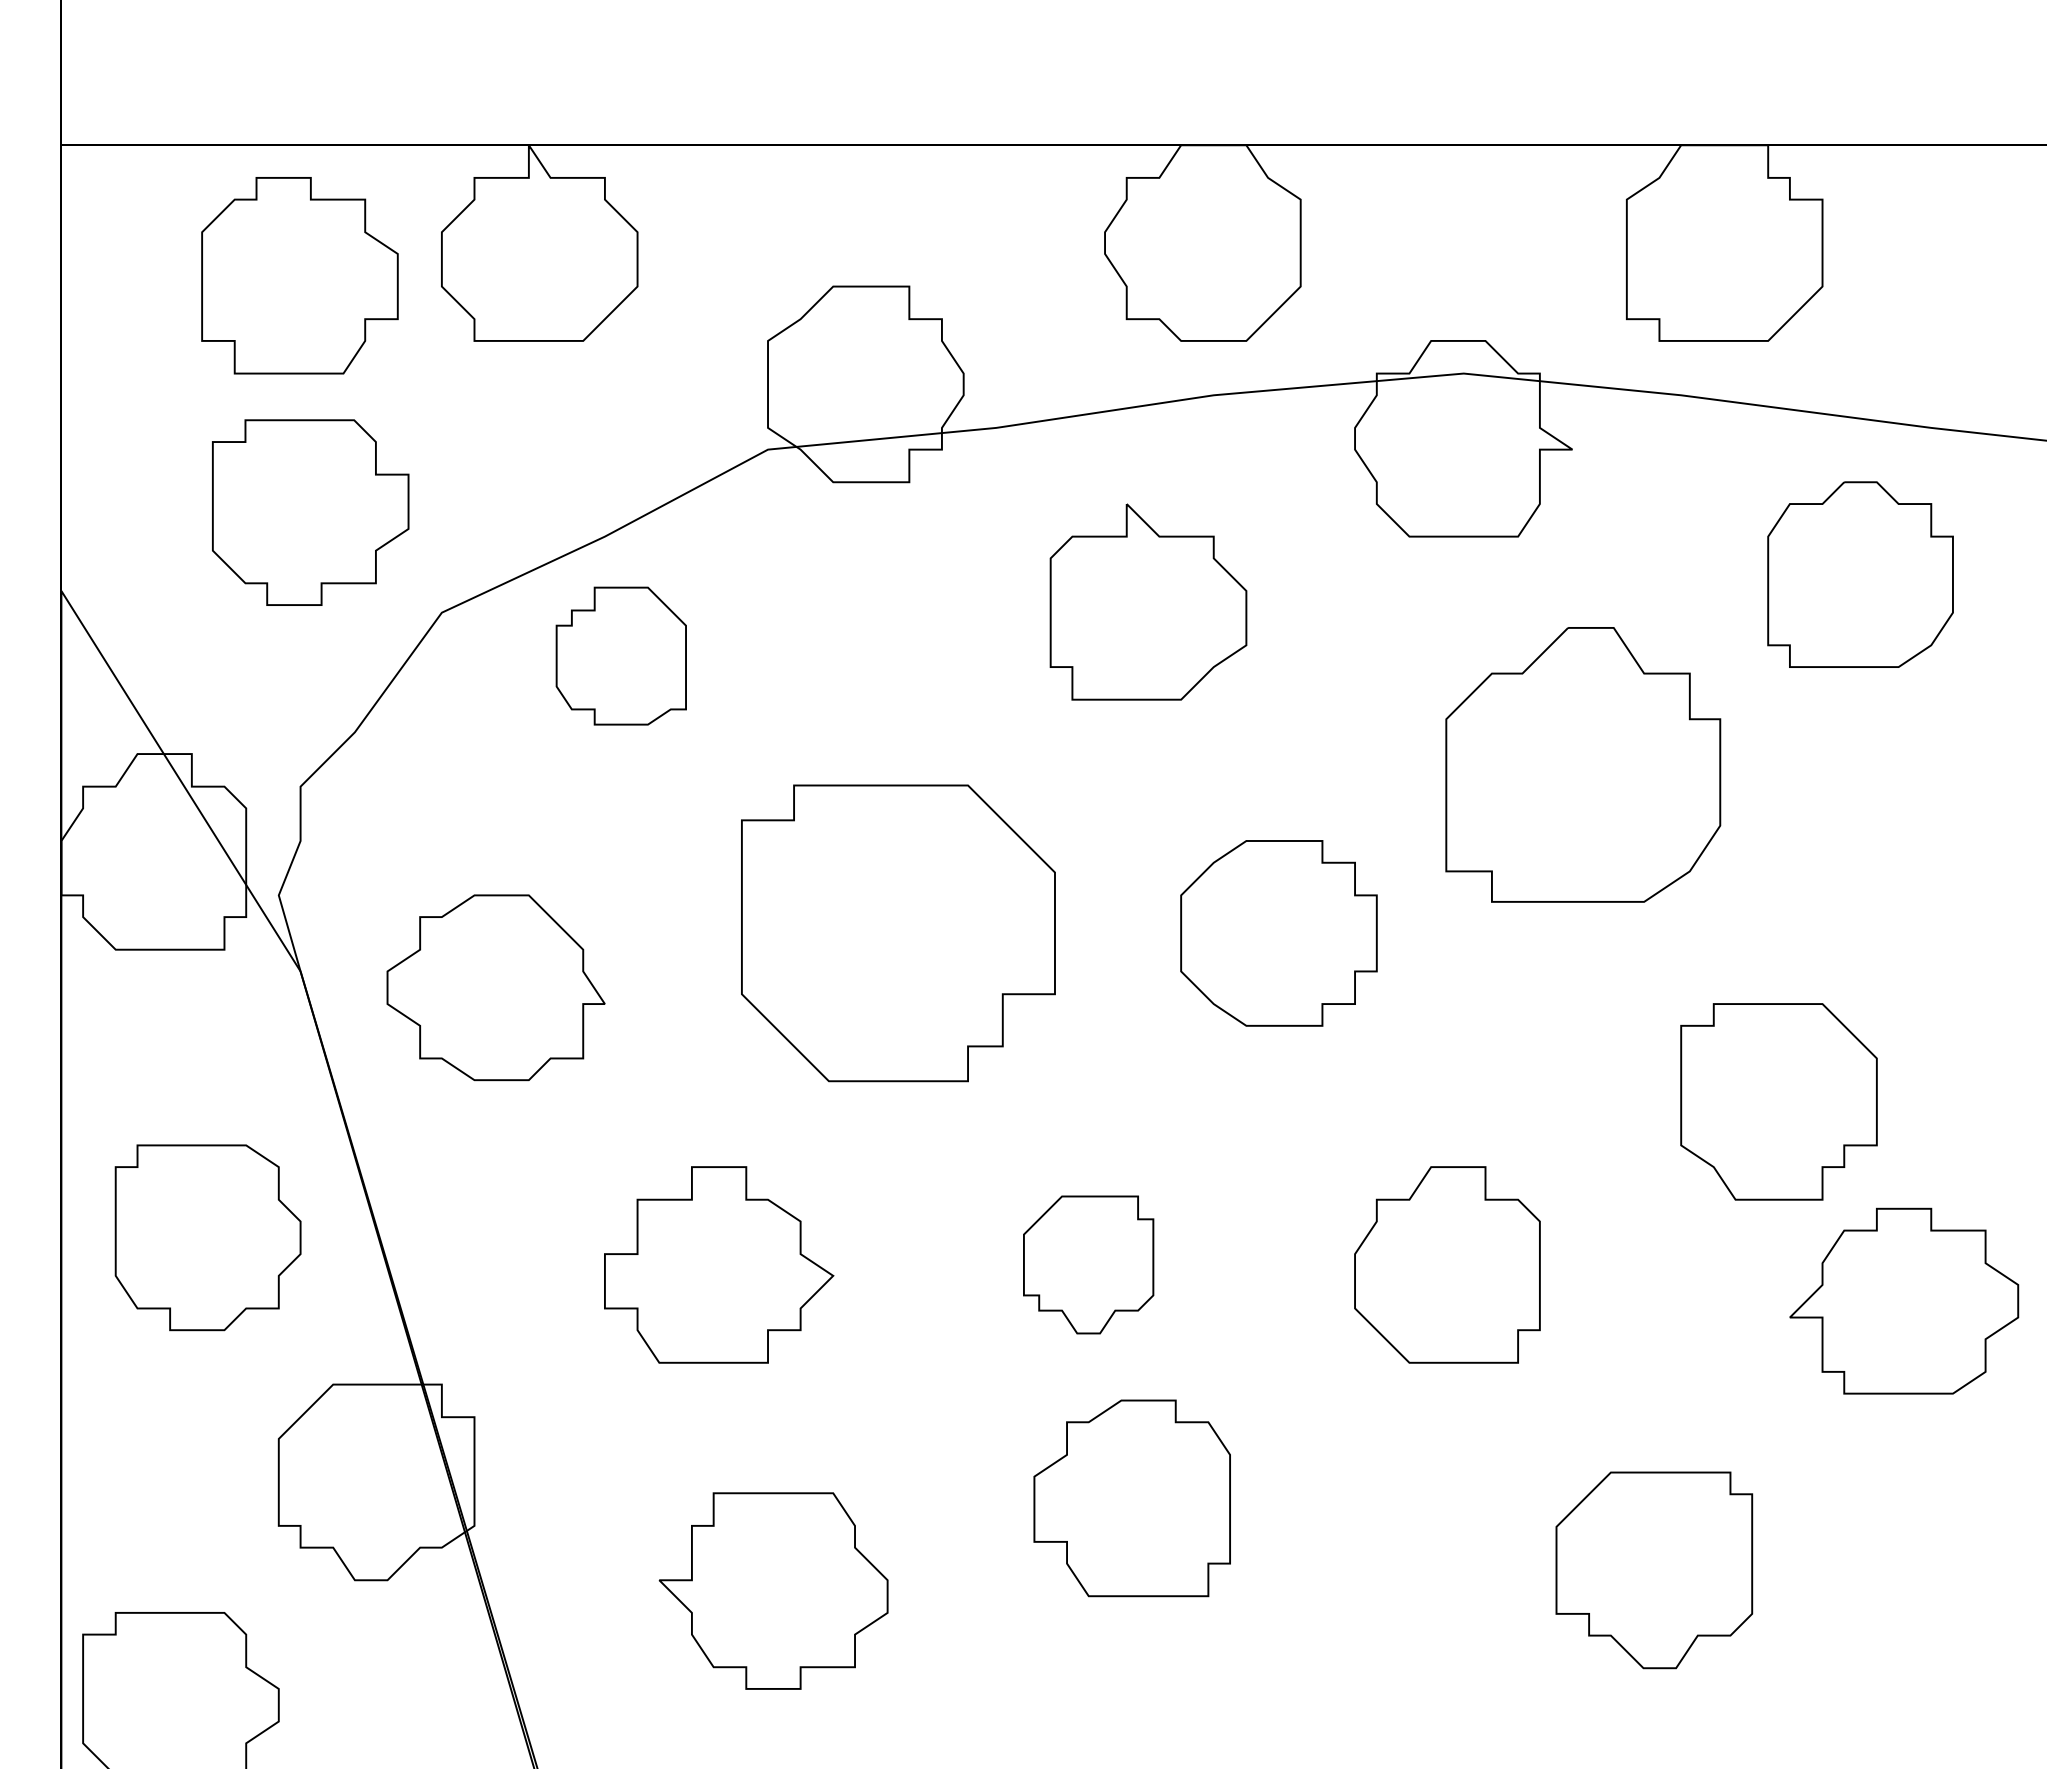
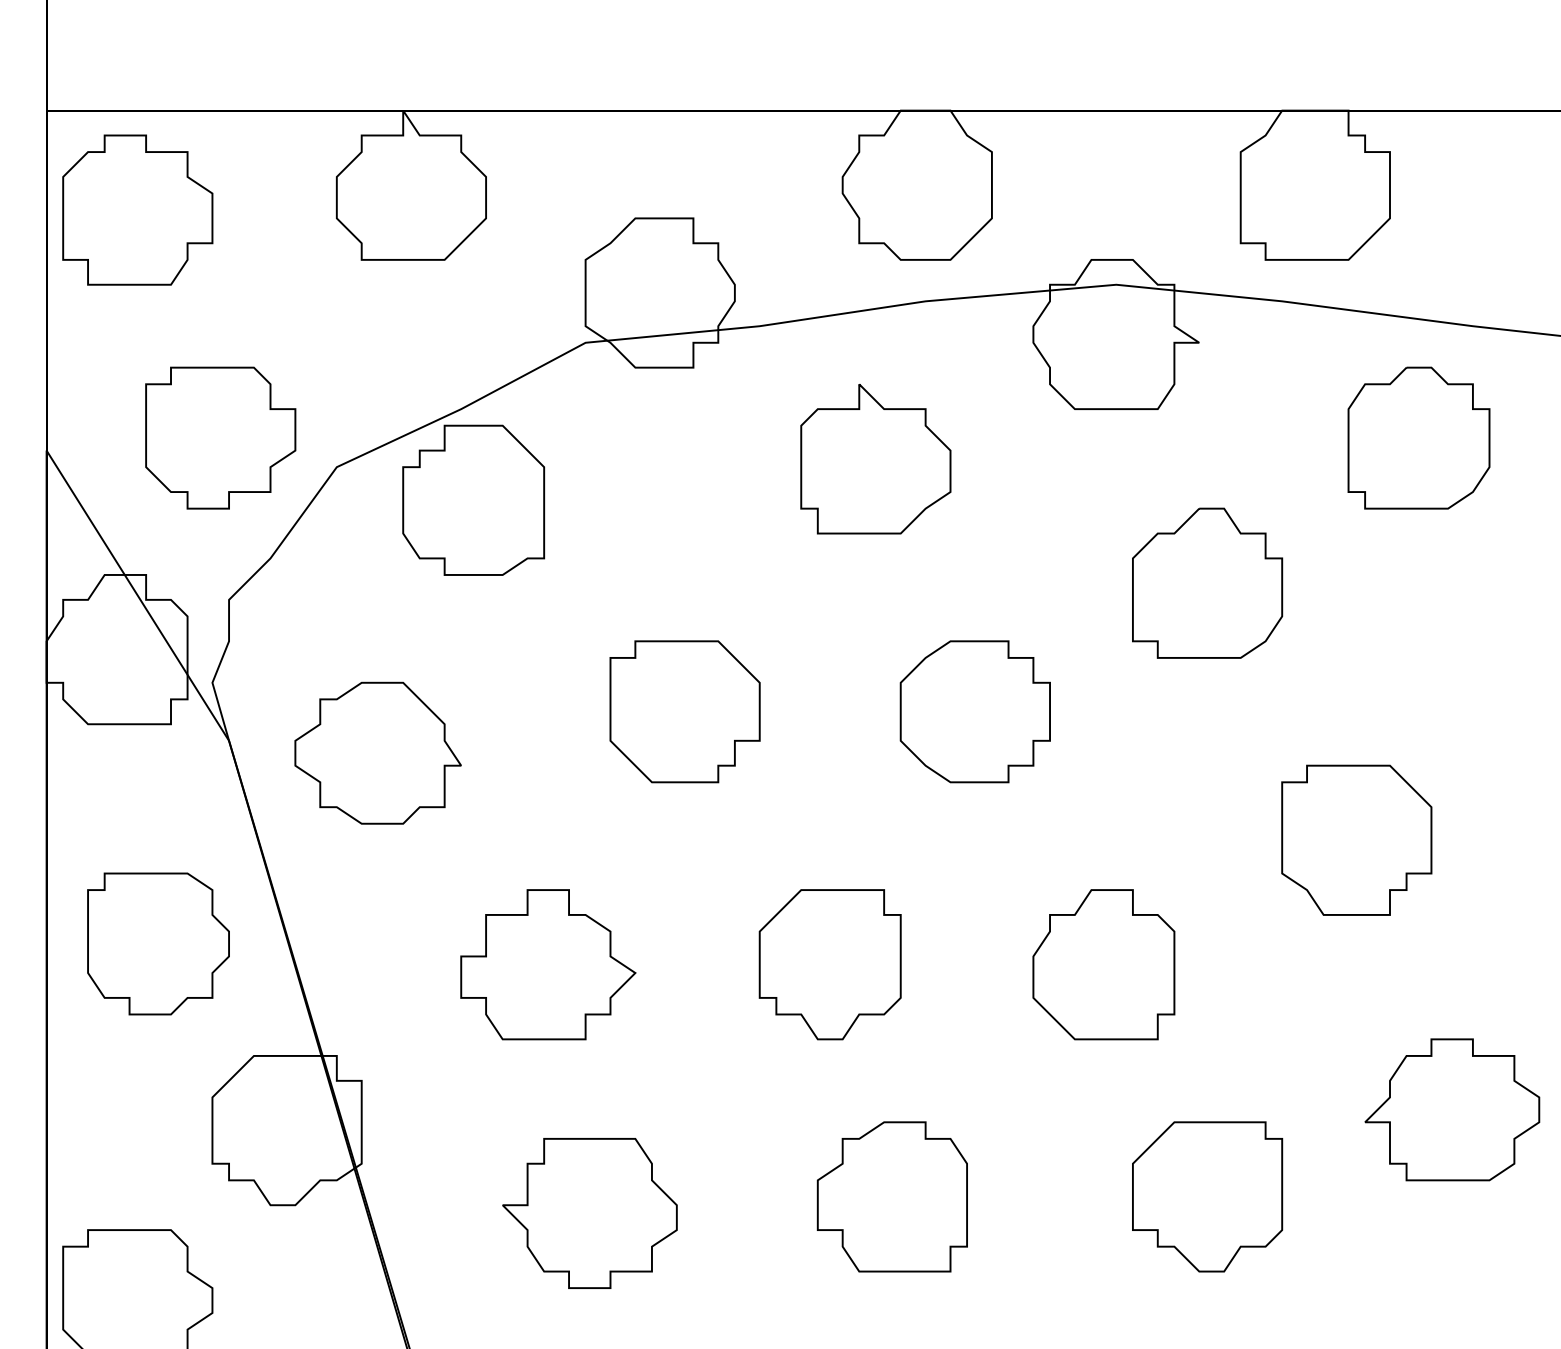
part: (299, 275) -> (137, 209), moved
part: (310, 512) -> (220, 438), moved
part: (621, 655) -> (473, 499), size x1.43
part: (1583, 764) -> (1207, 582), size x0.71
part: (898, 933) -> (685, 711), size x0.62
part: (1088, 1264) -> (830, 964), size x1.43
part: (1904, 1300) -> (1452, 1109), moved
part: (1131, 1498) -> (891, 1197), moved
part: (1654, 1570) -> (1207, 1197), moved

